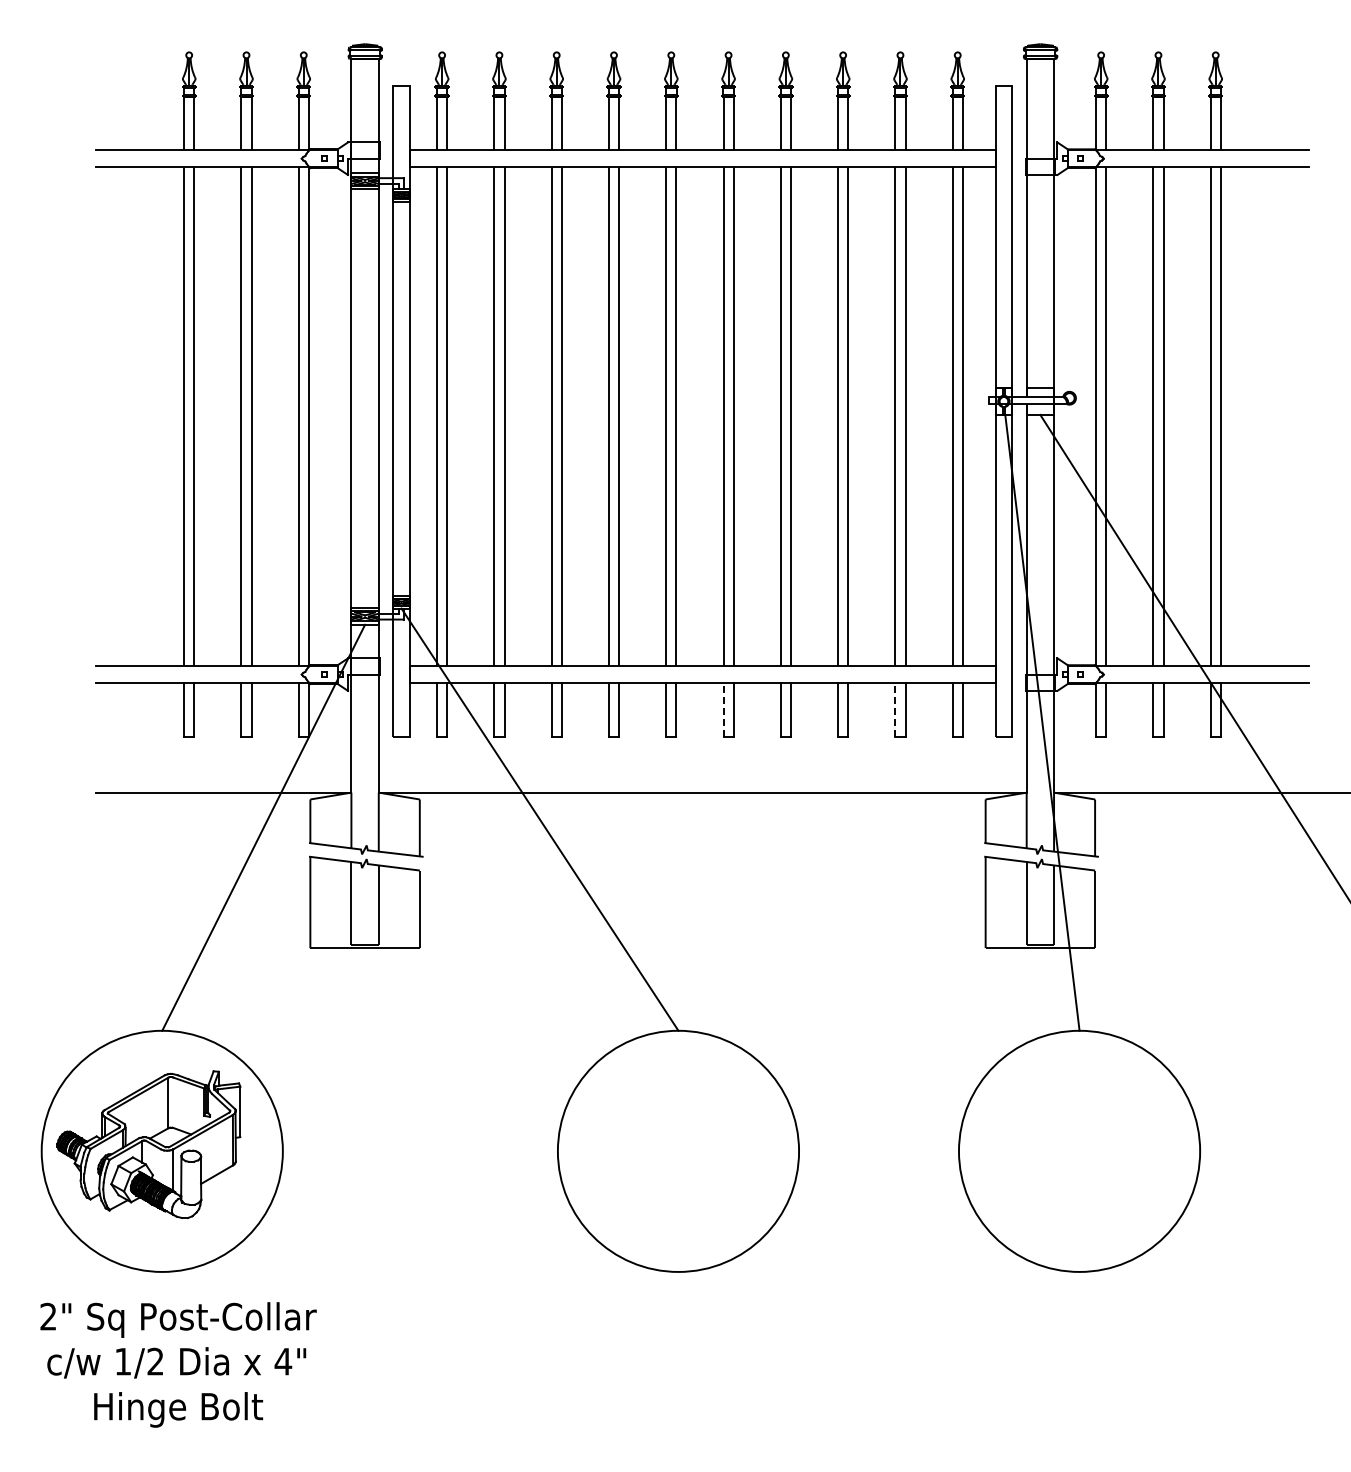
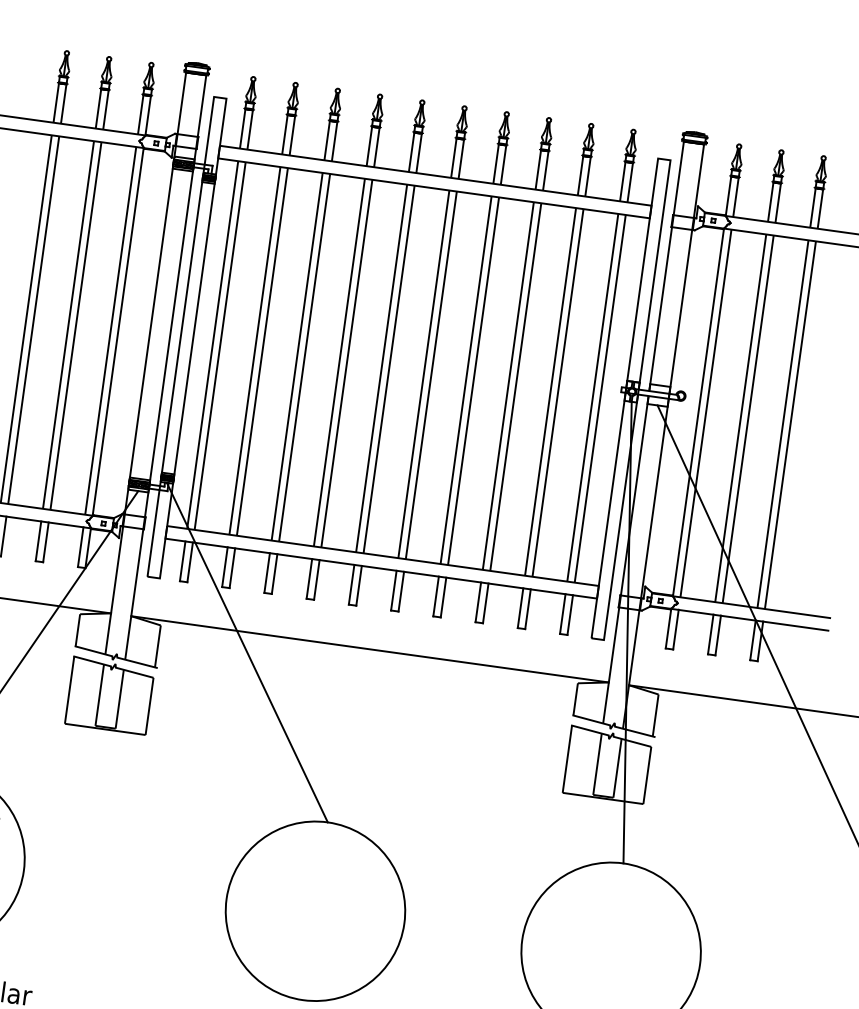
line: (723, 710) -> (393, 590), dashed -> solid
line: (895, 710) -> (520, 608), dashed -> solid

